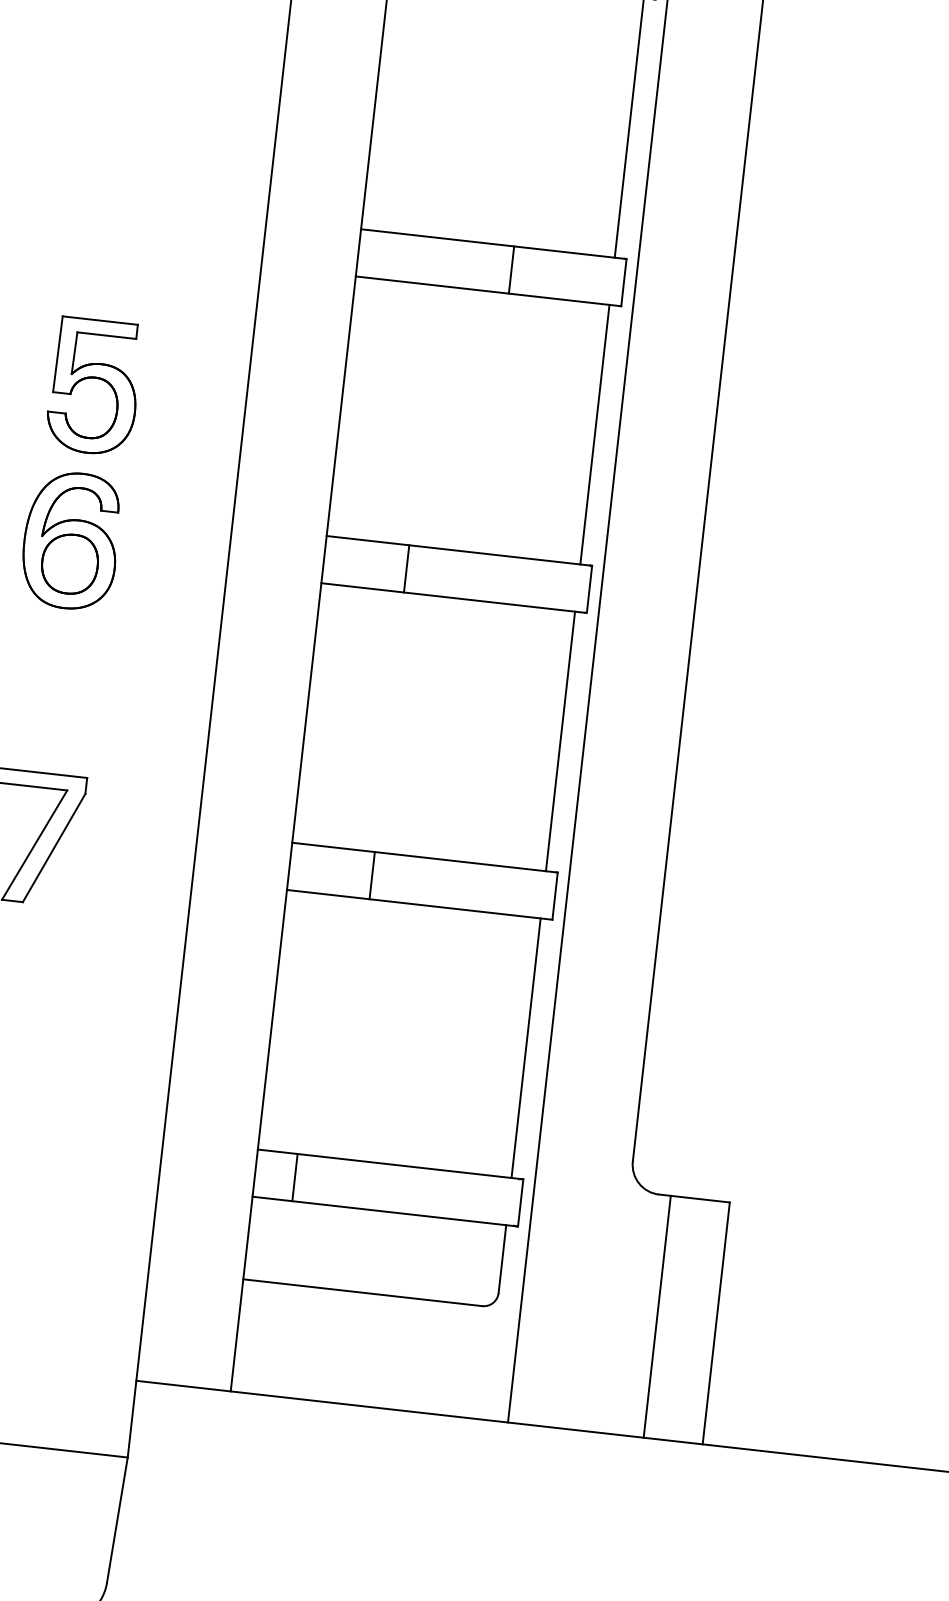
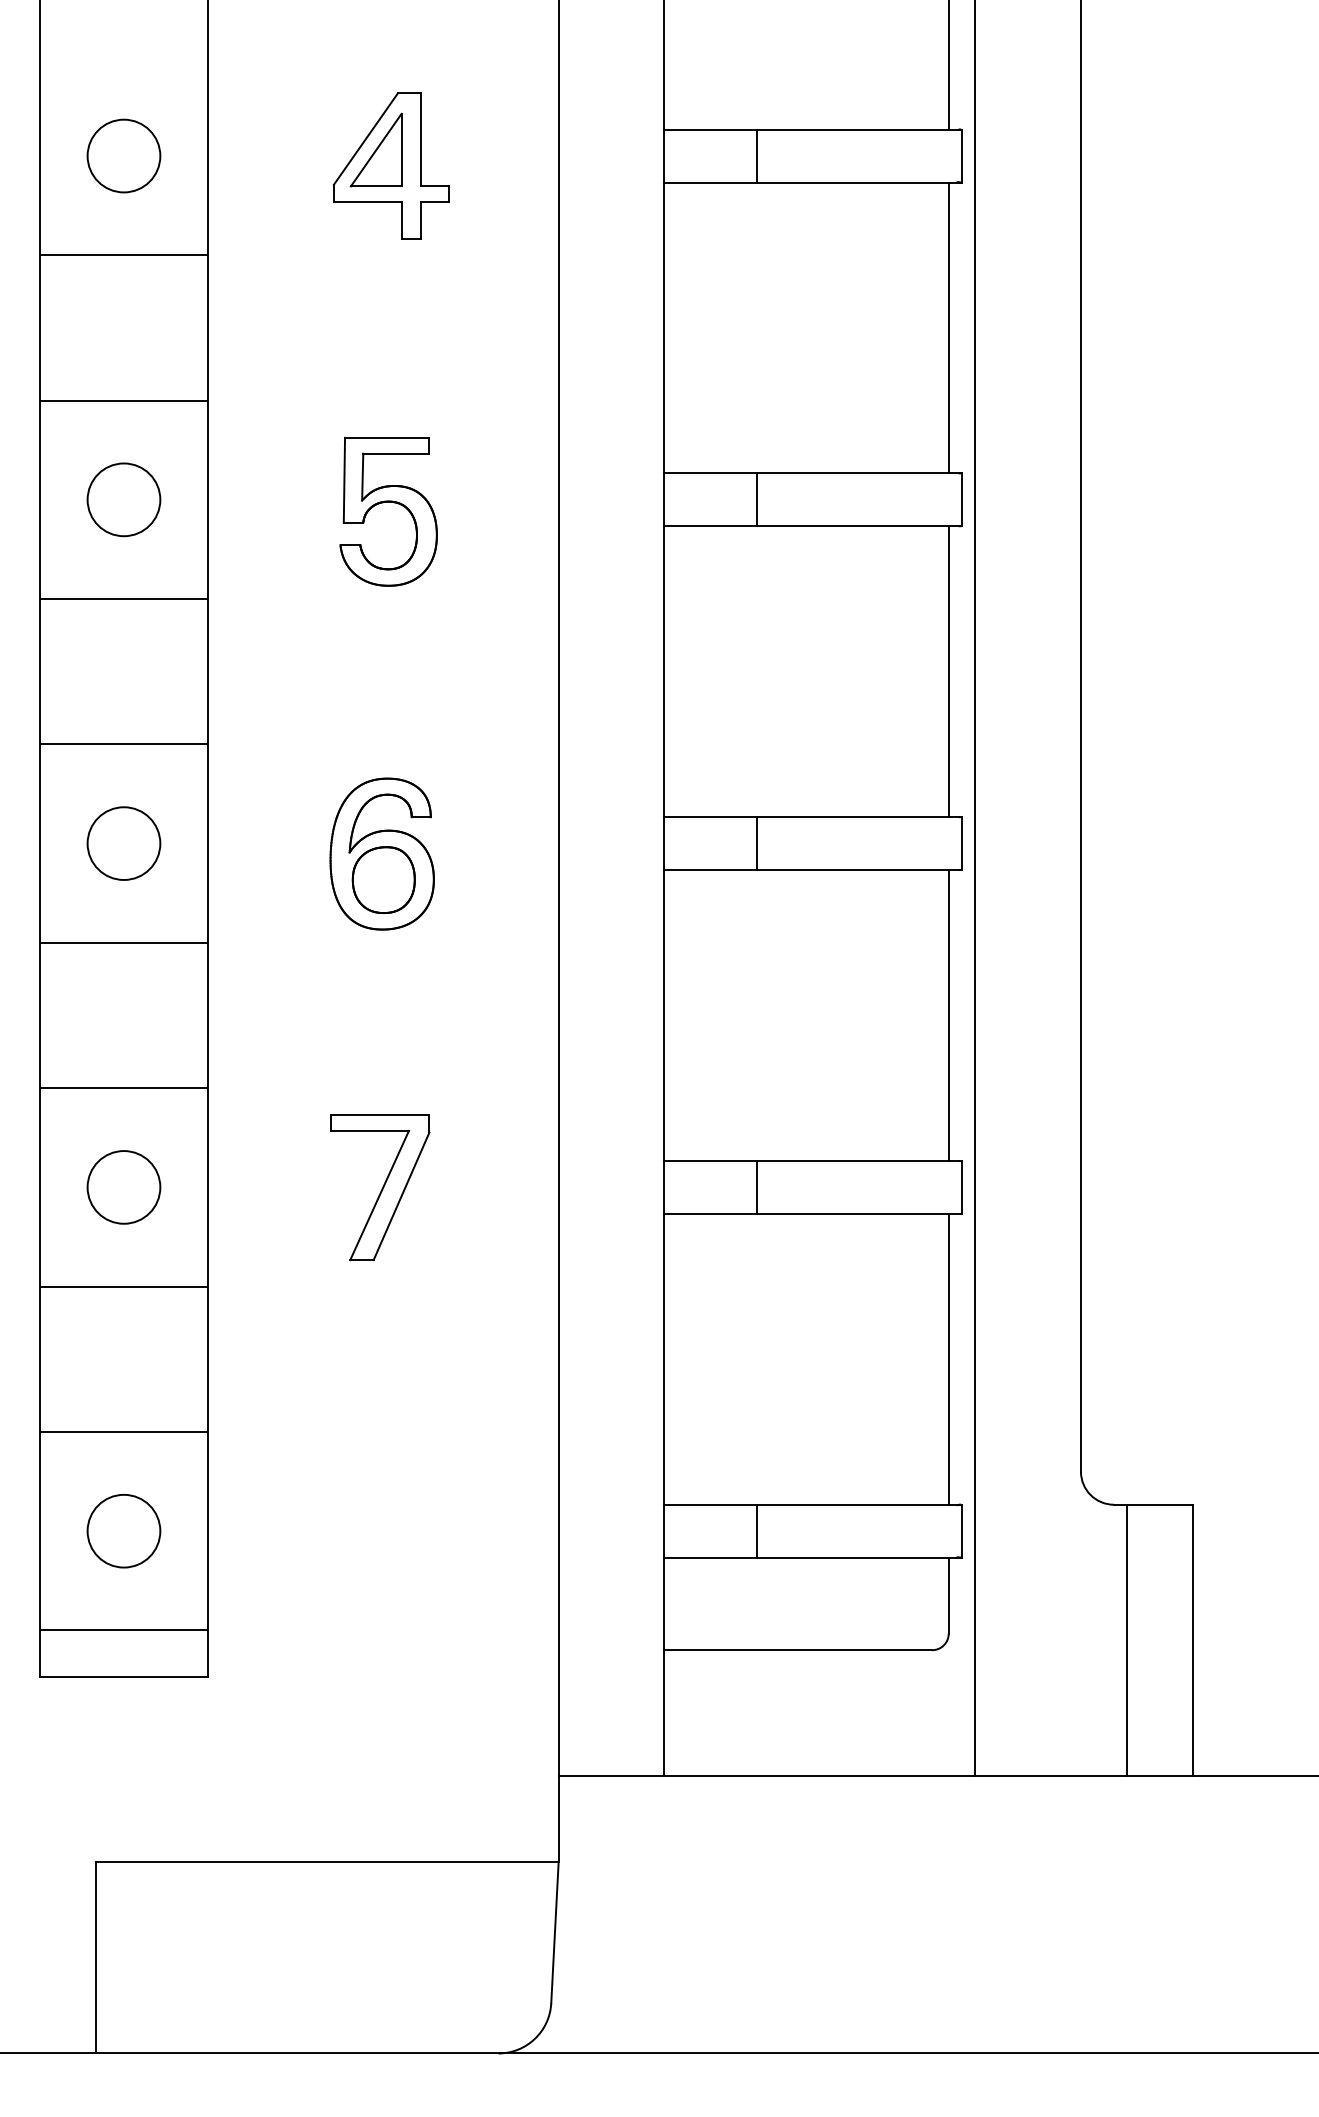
line: (512, 269) -> (757, 499), moved
part: (95, 378) -> (388, 502), moved
line: (295, 1177) -> (757, 1530), moved

